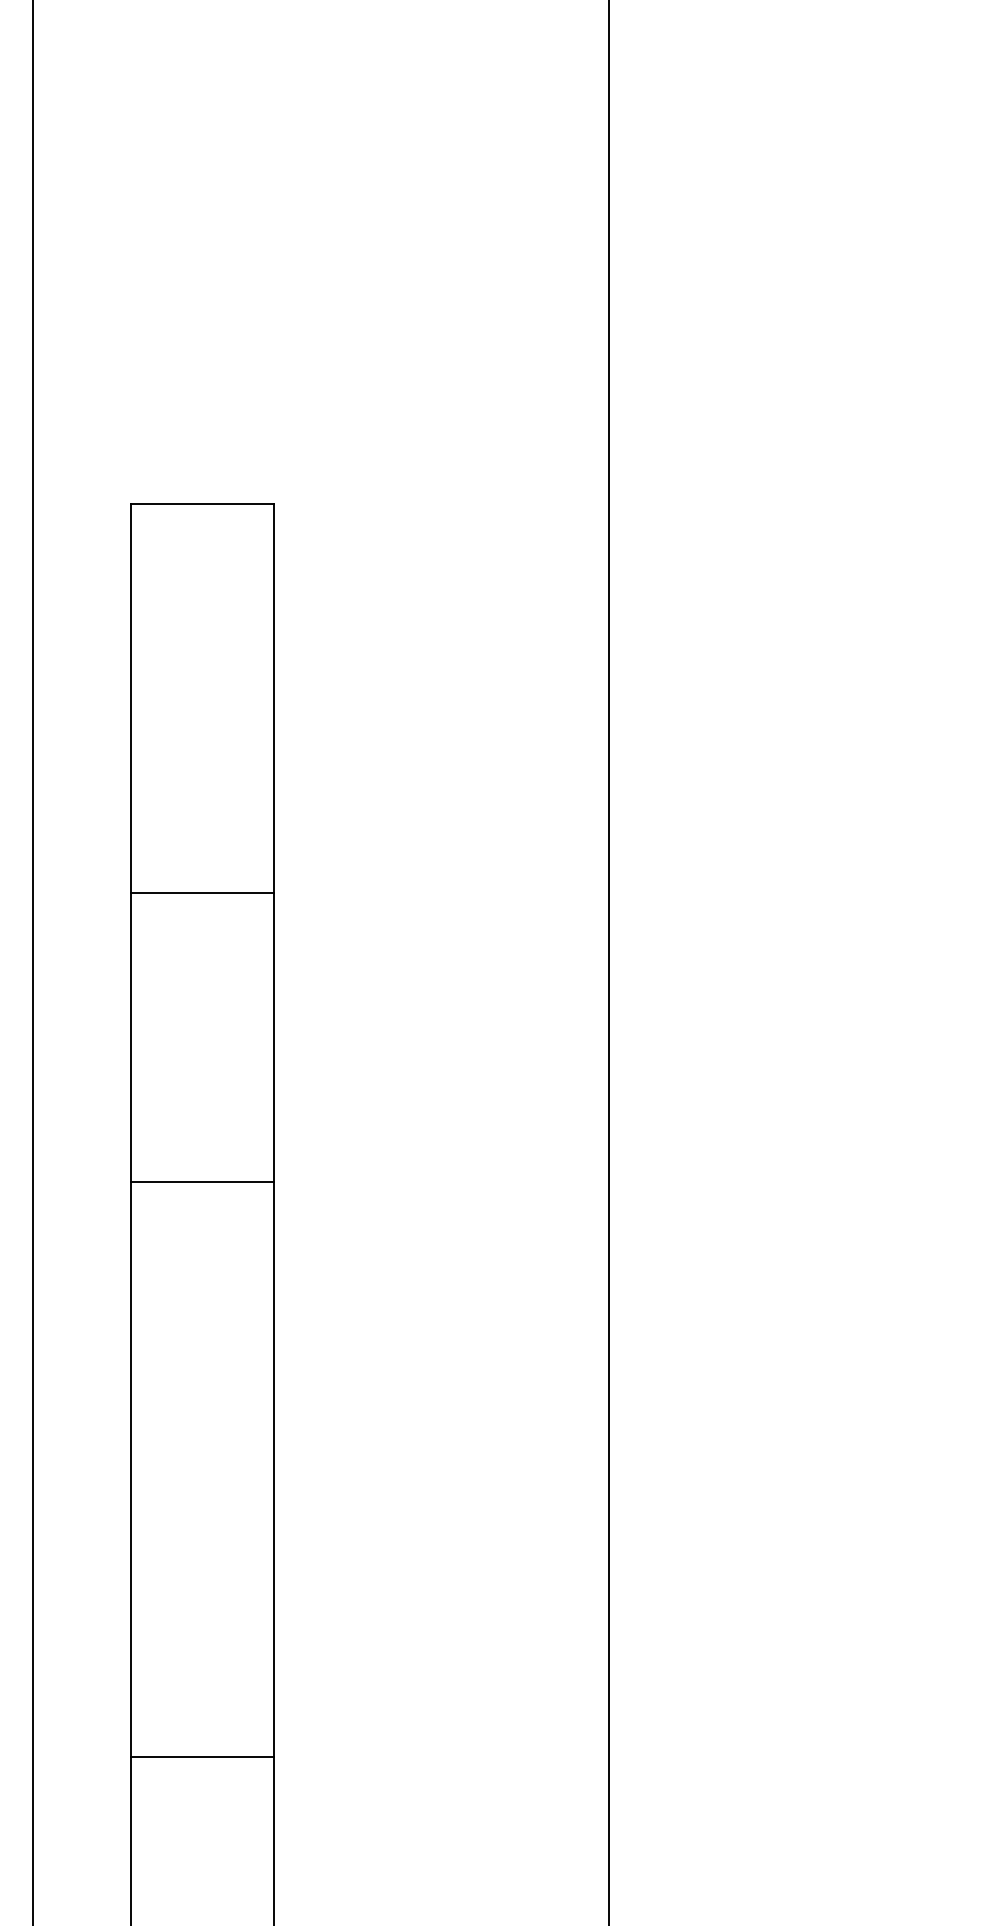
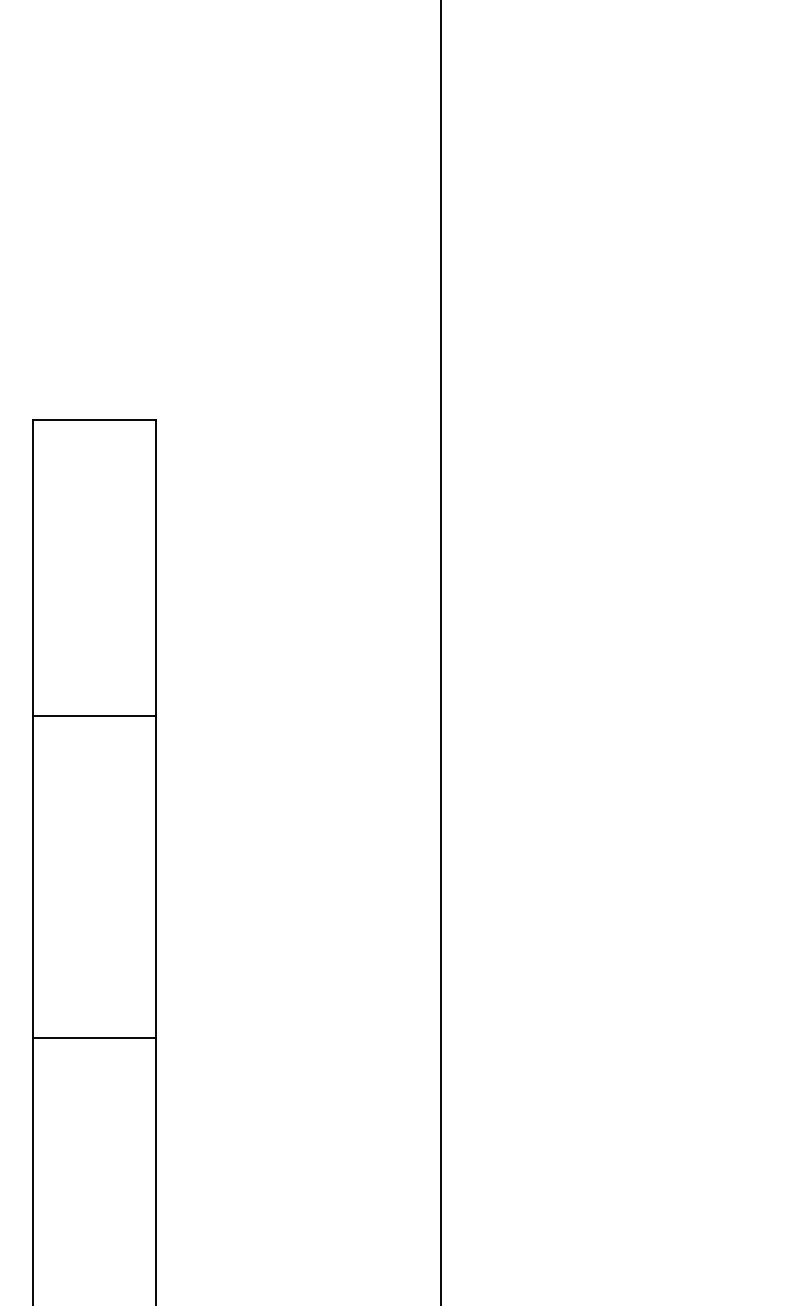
line: (202, 892) -> (94, 716), moved
line: (202, 1182) -> (94, 1038), moved

